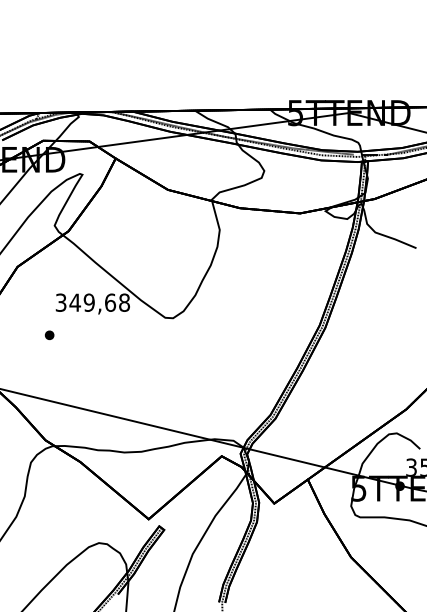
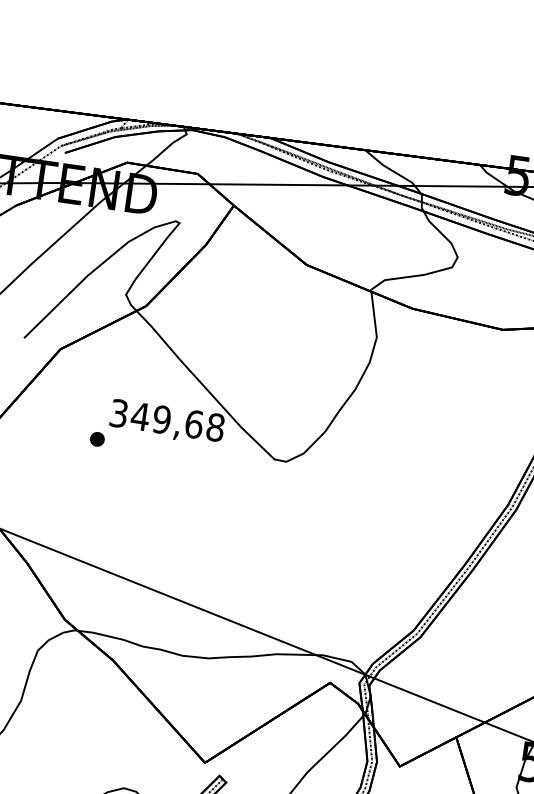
part: (49, 334) -> (97, 438), moved

